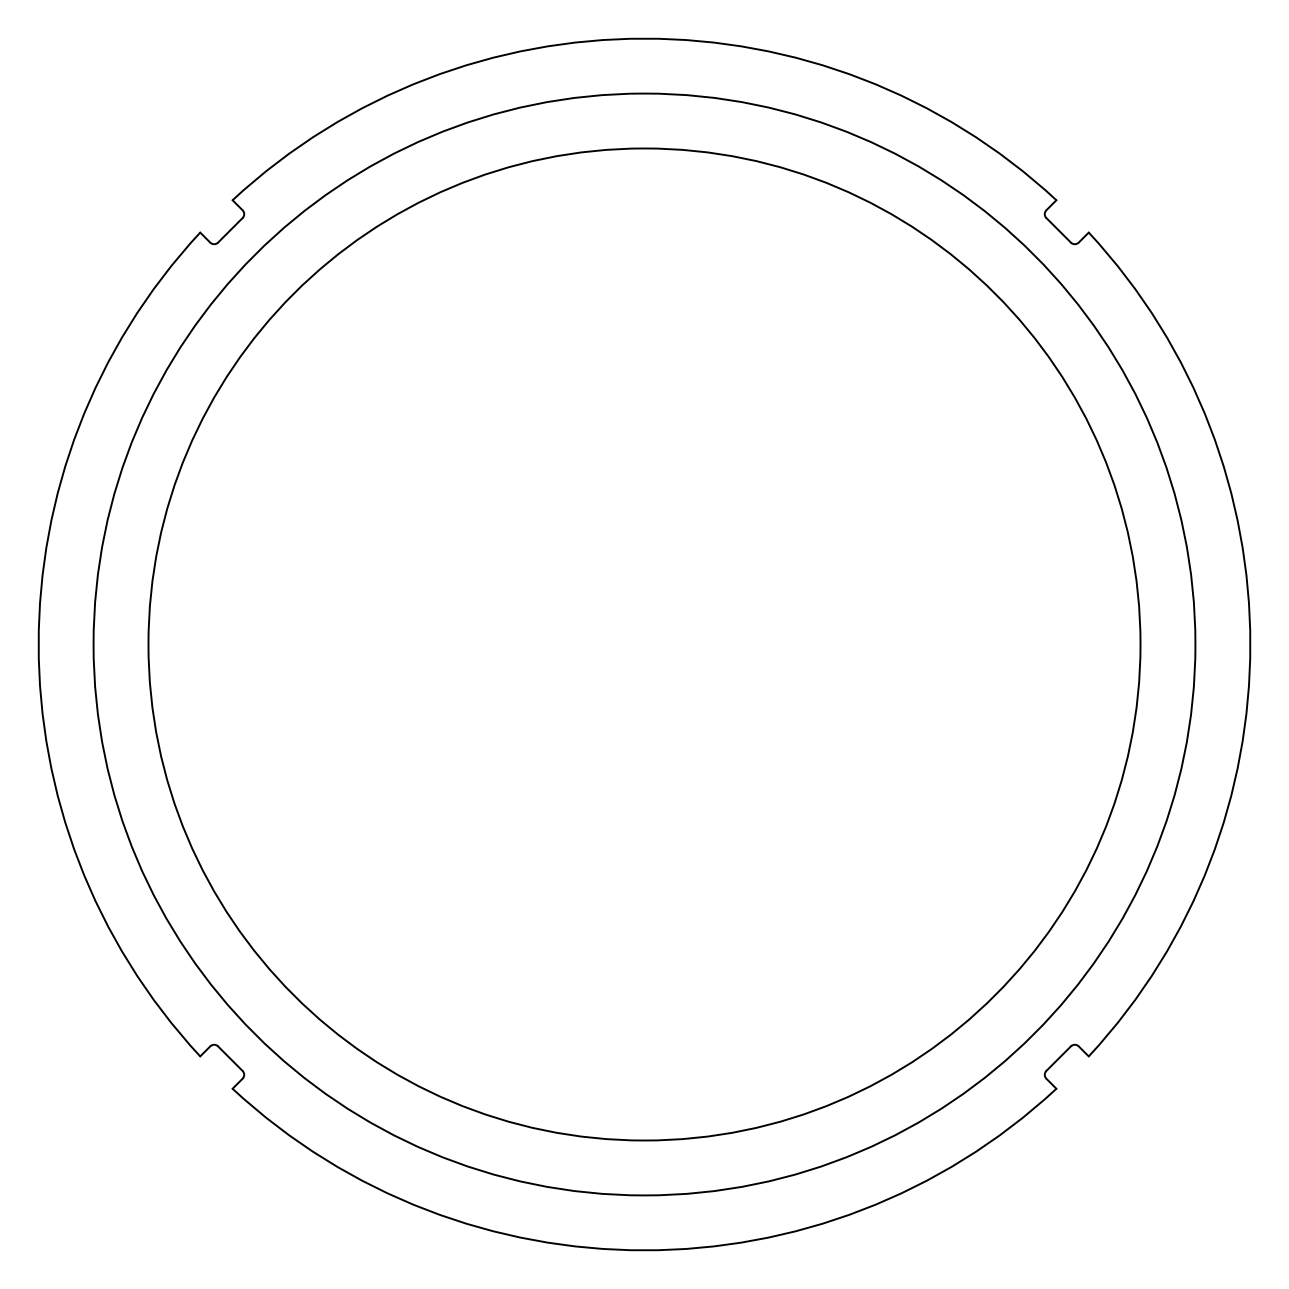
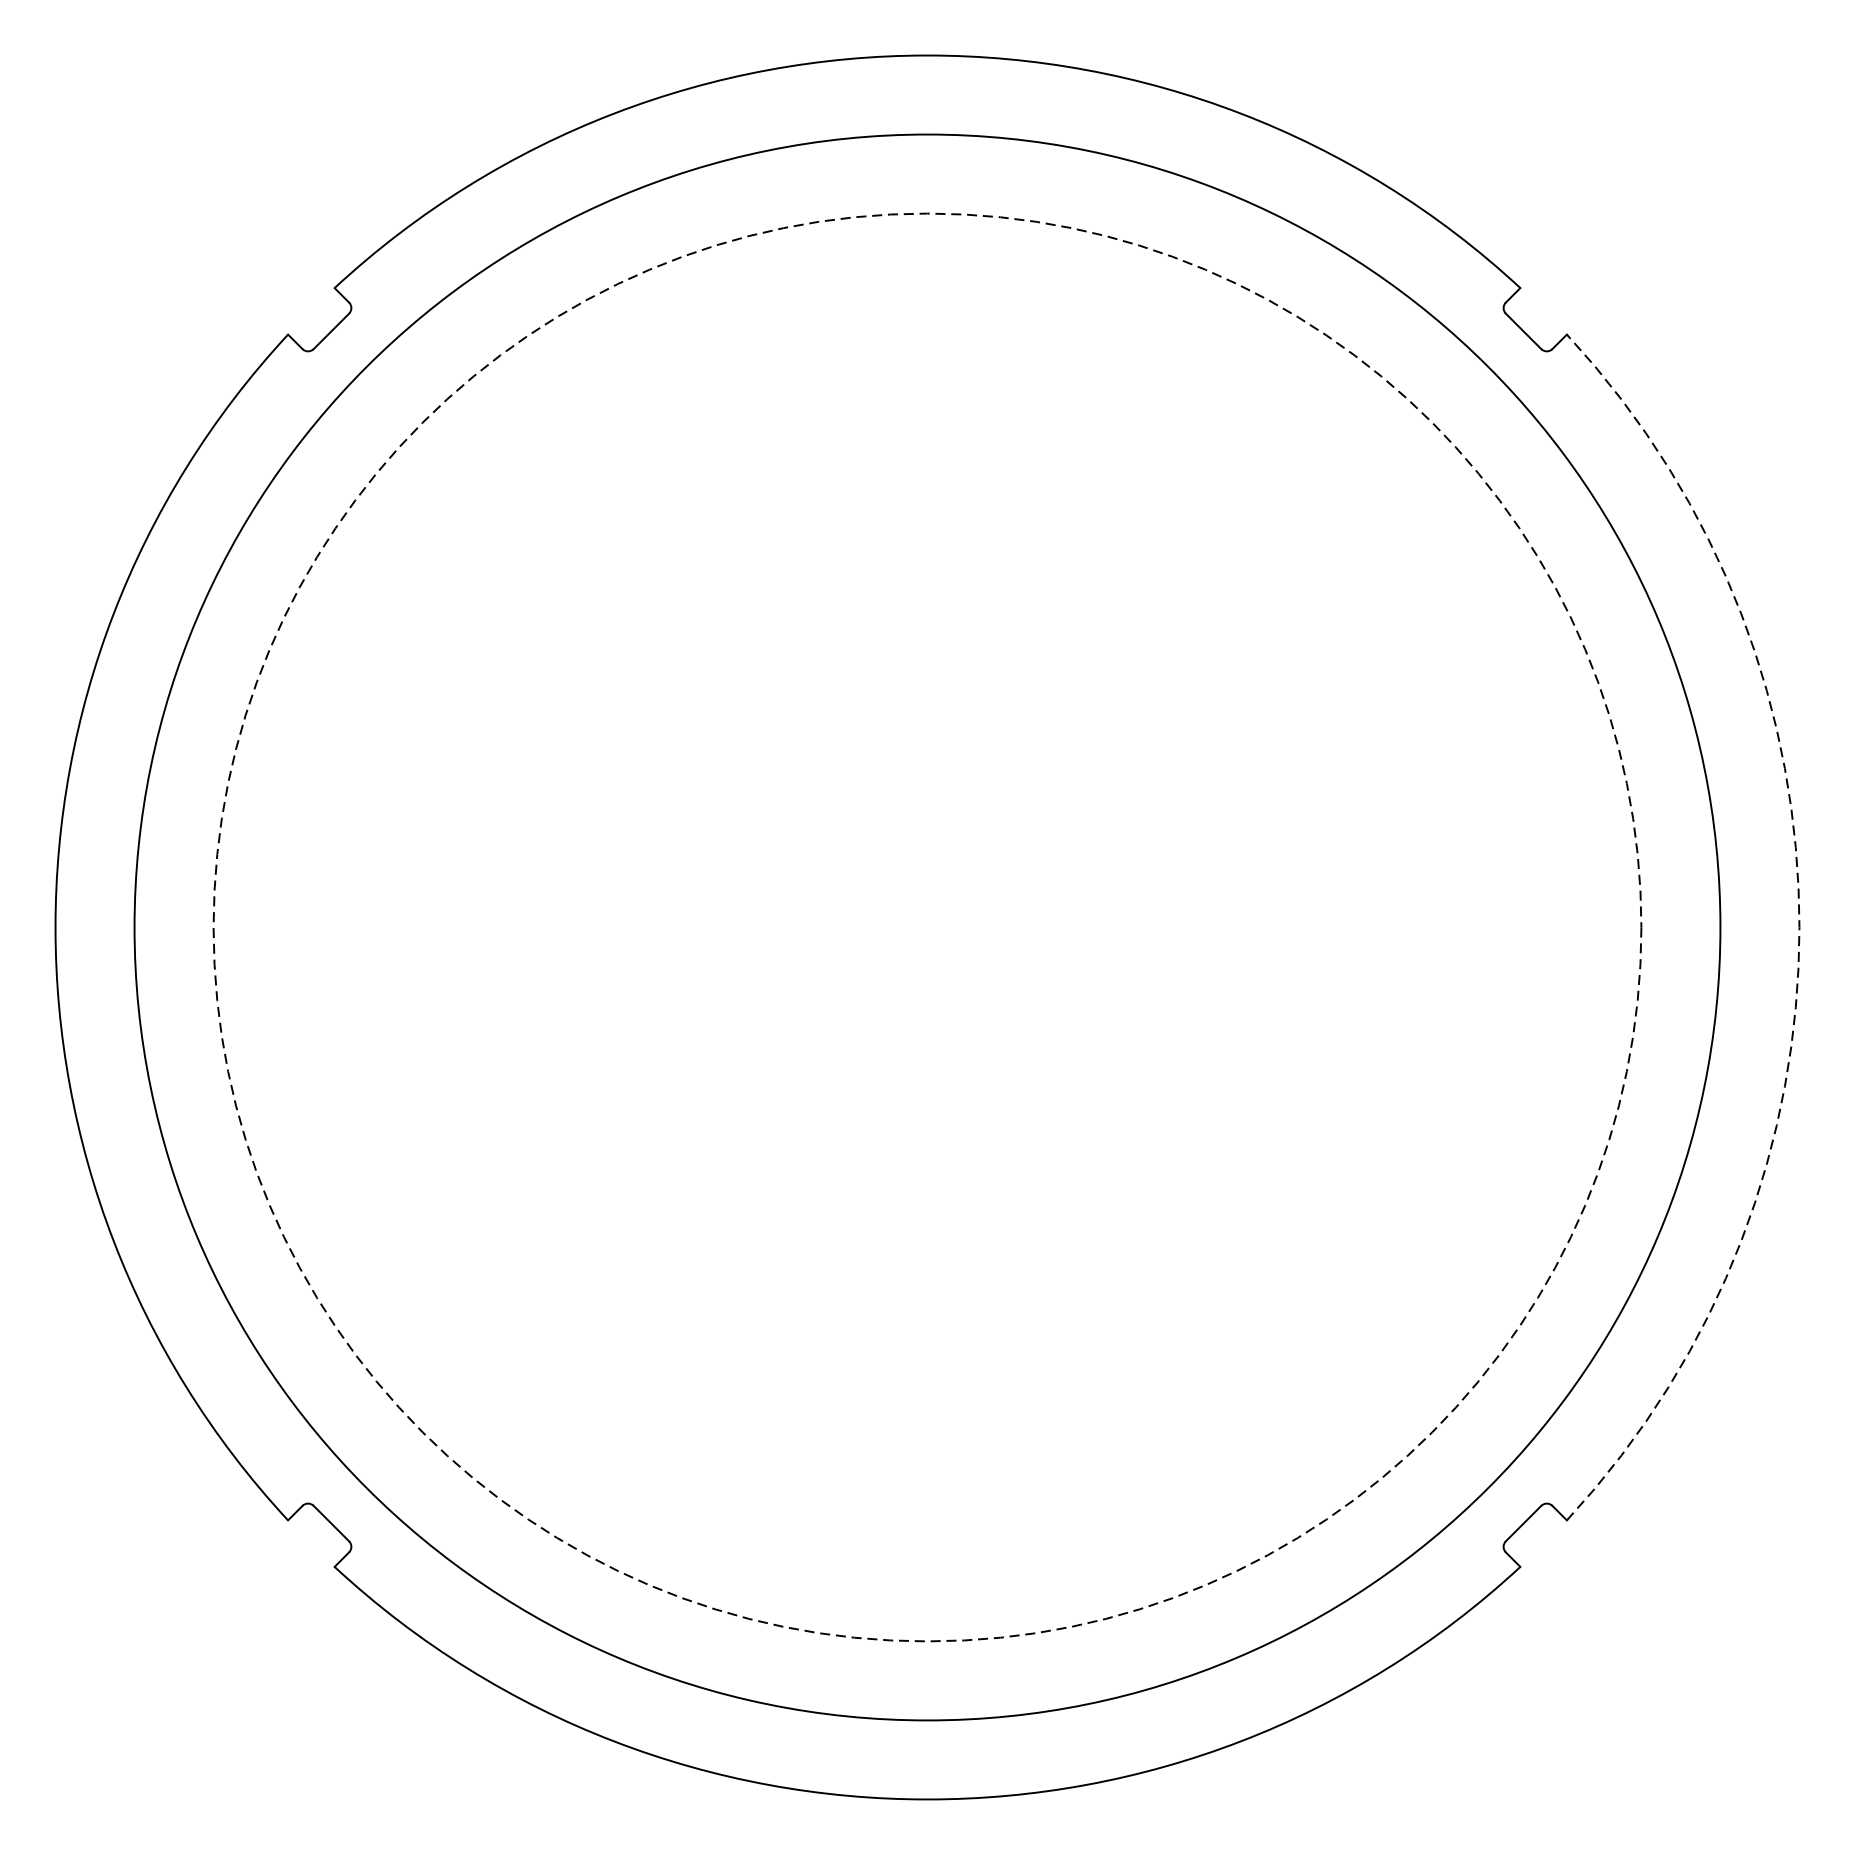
circle: (644, 644) -> (927, 927), solid -> dashed
arc: (1250, 644) -> (1799, 927), solid -> dashed

